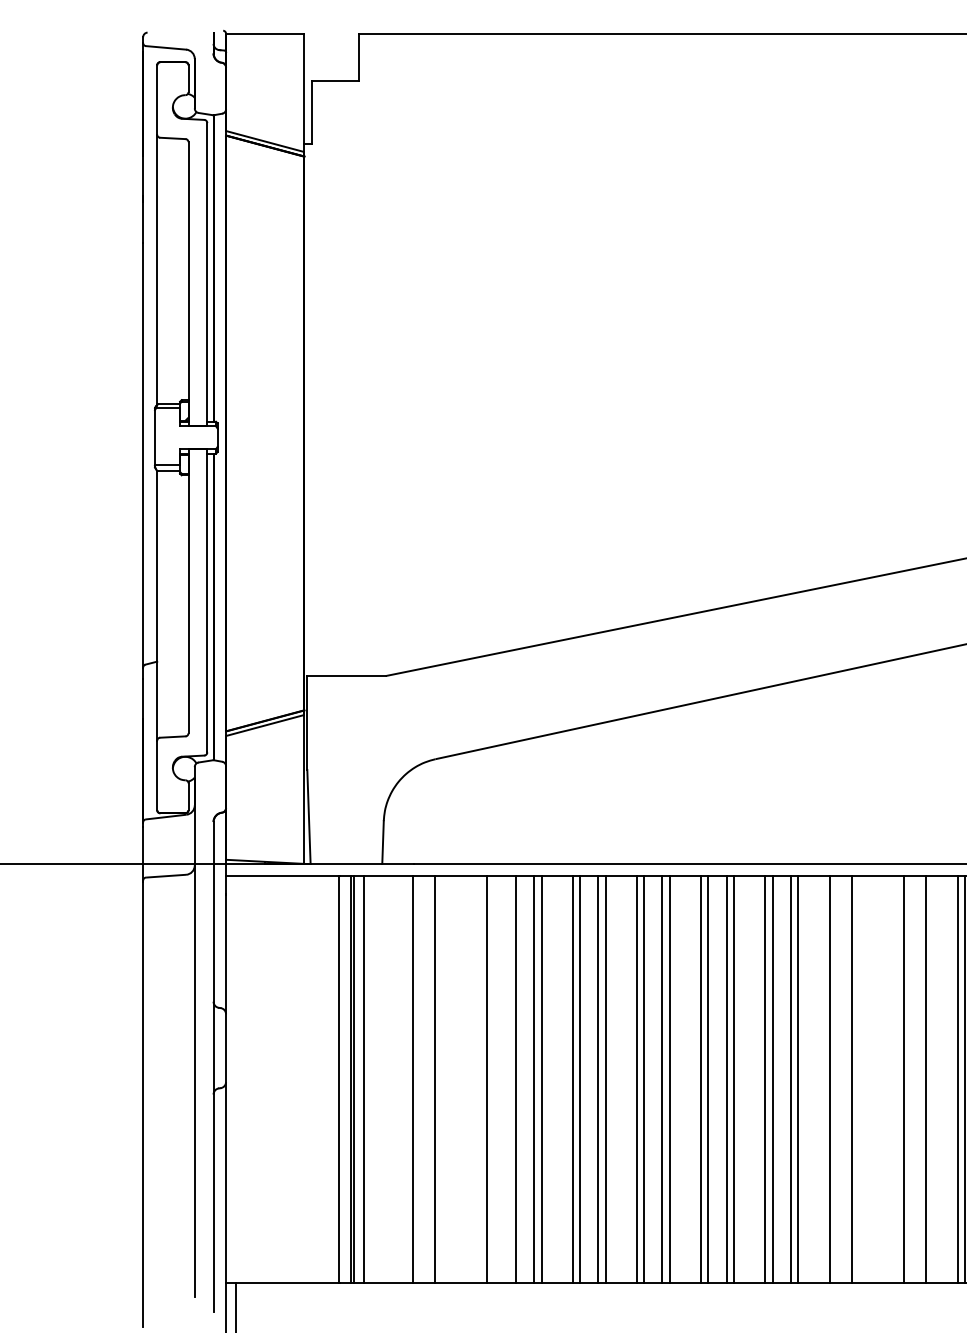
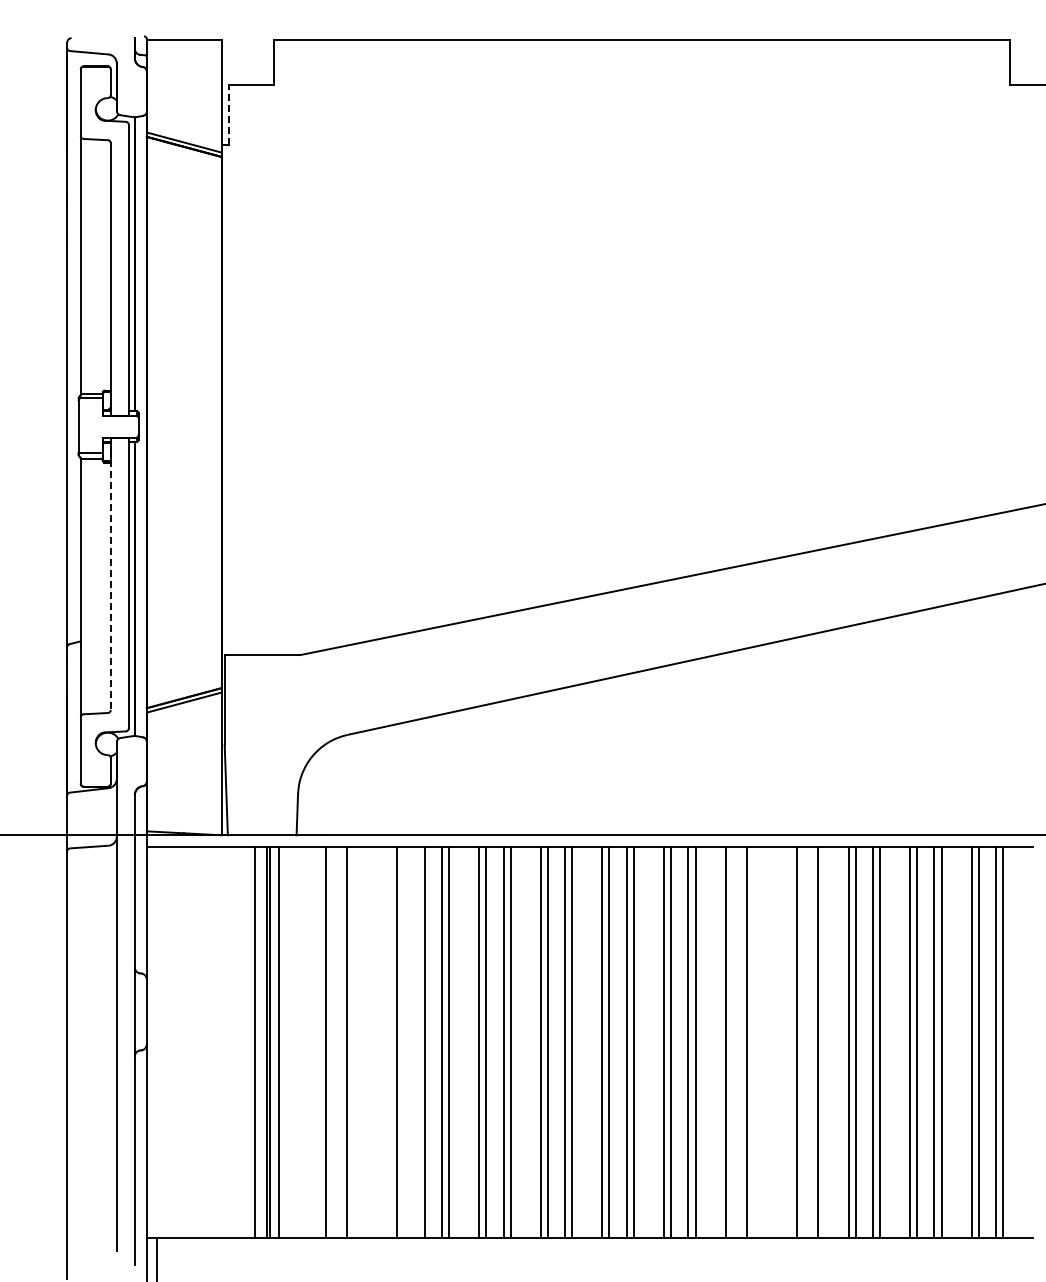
line: (312, 112) -> (229, 114), solid -> dashed
line: (188, 591) -> (110, 574), solid -> dashed

